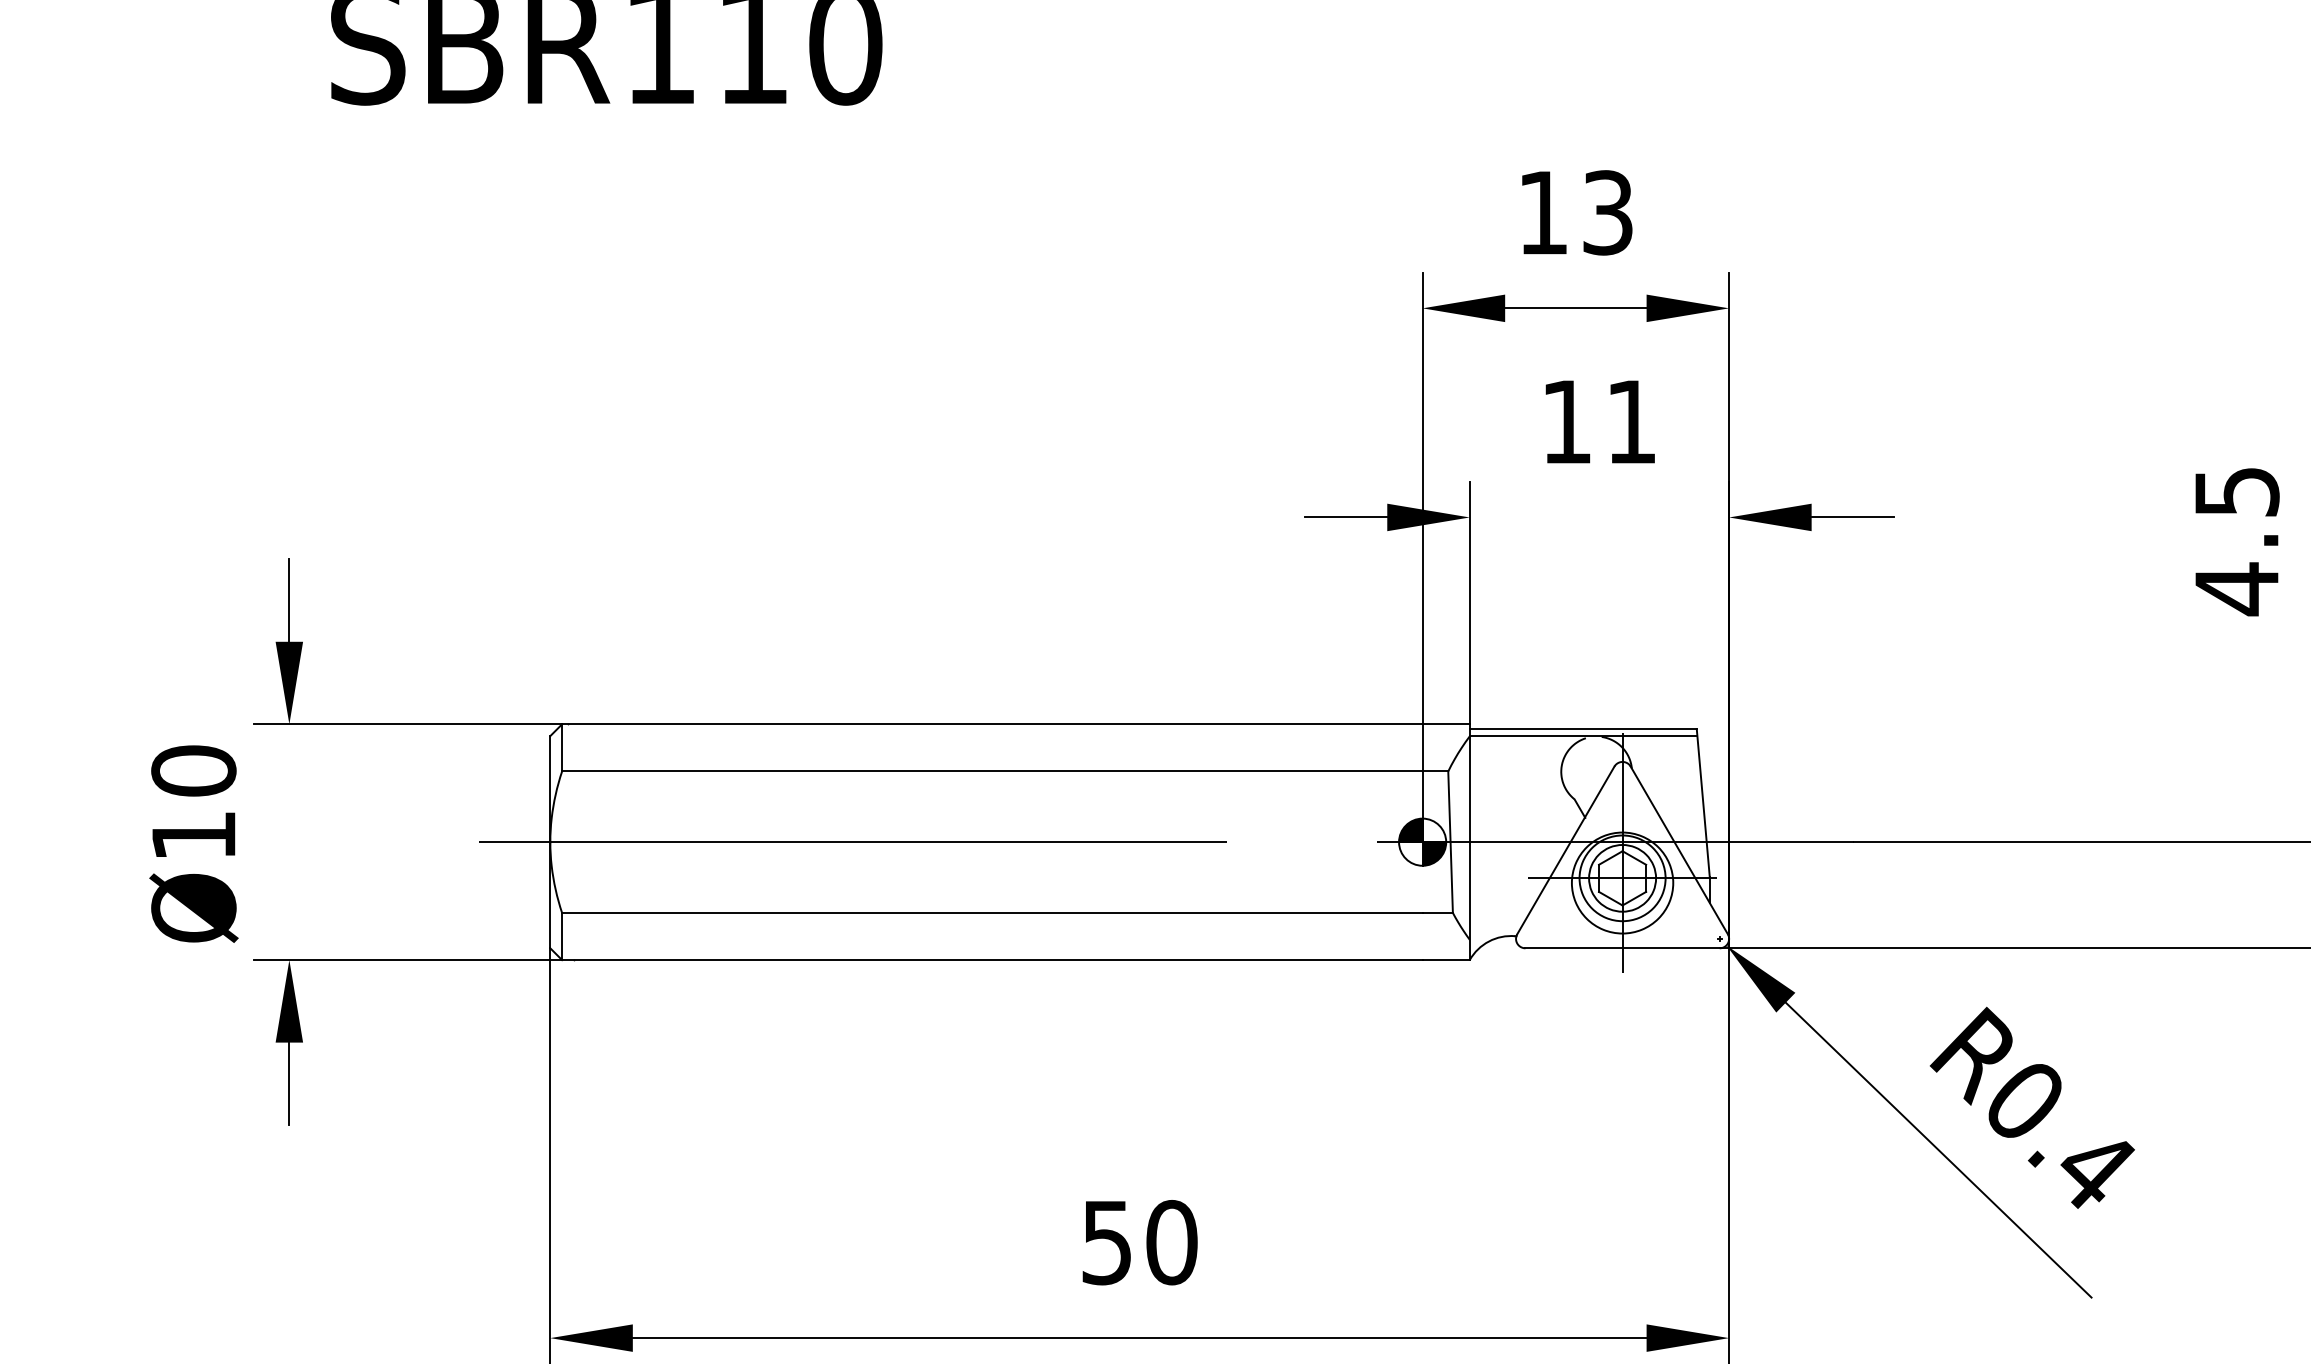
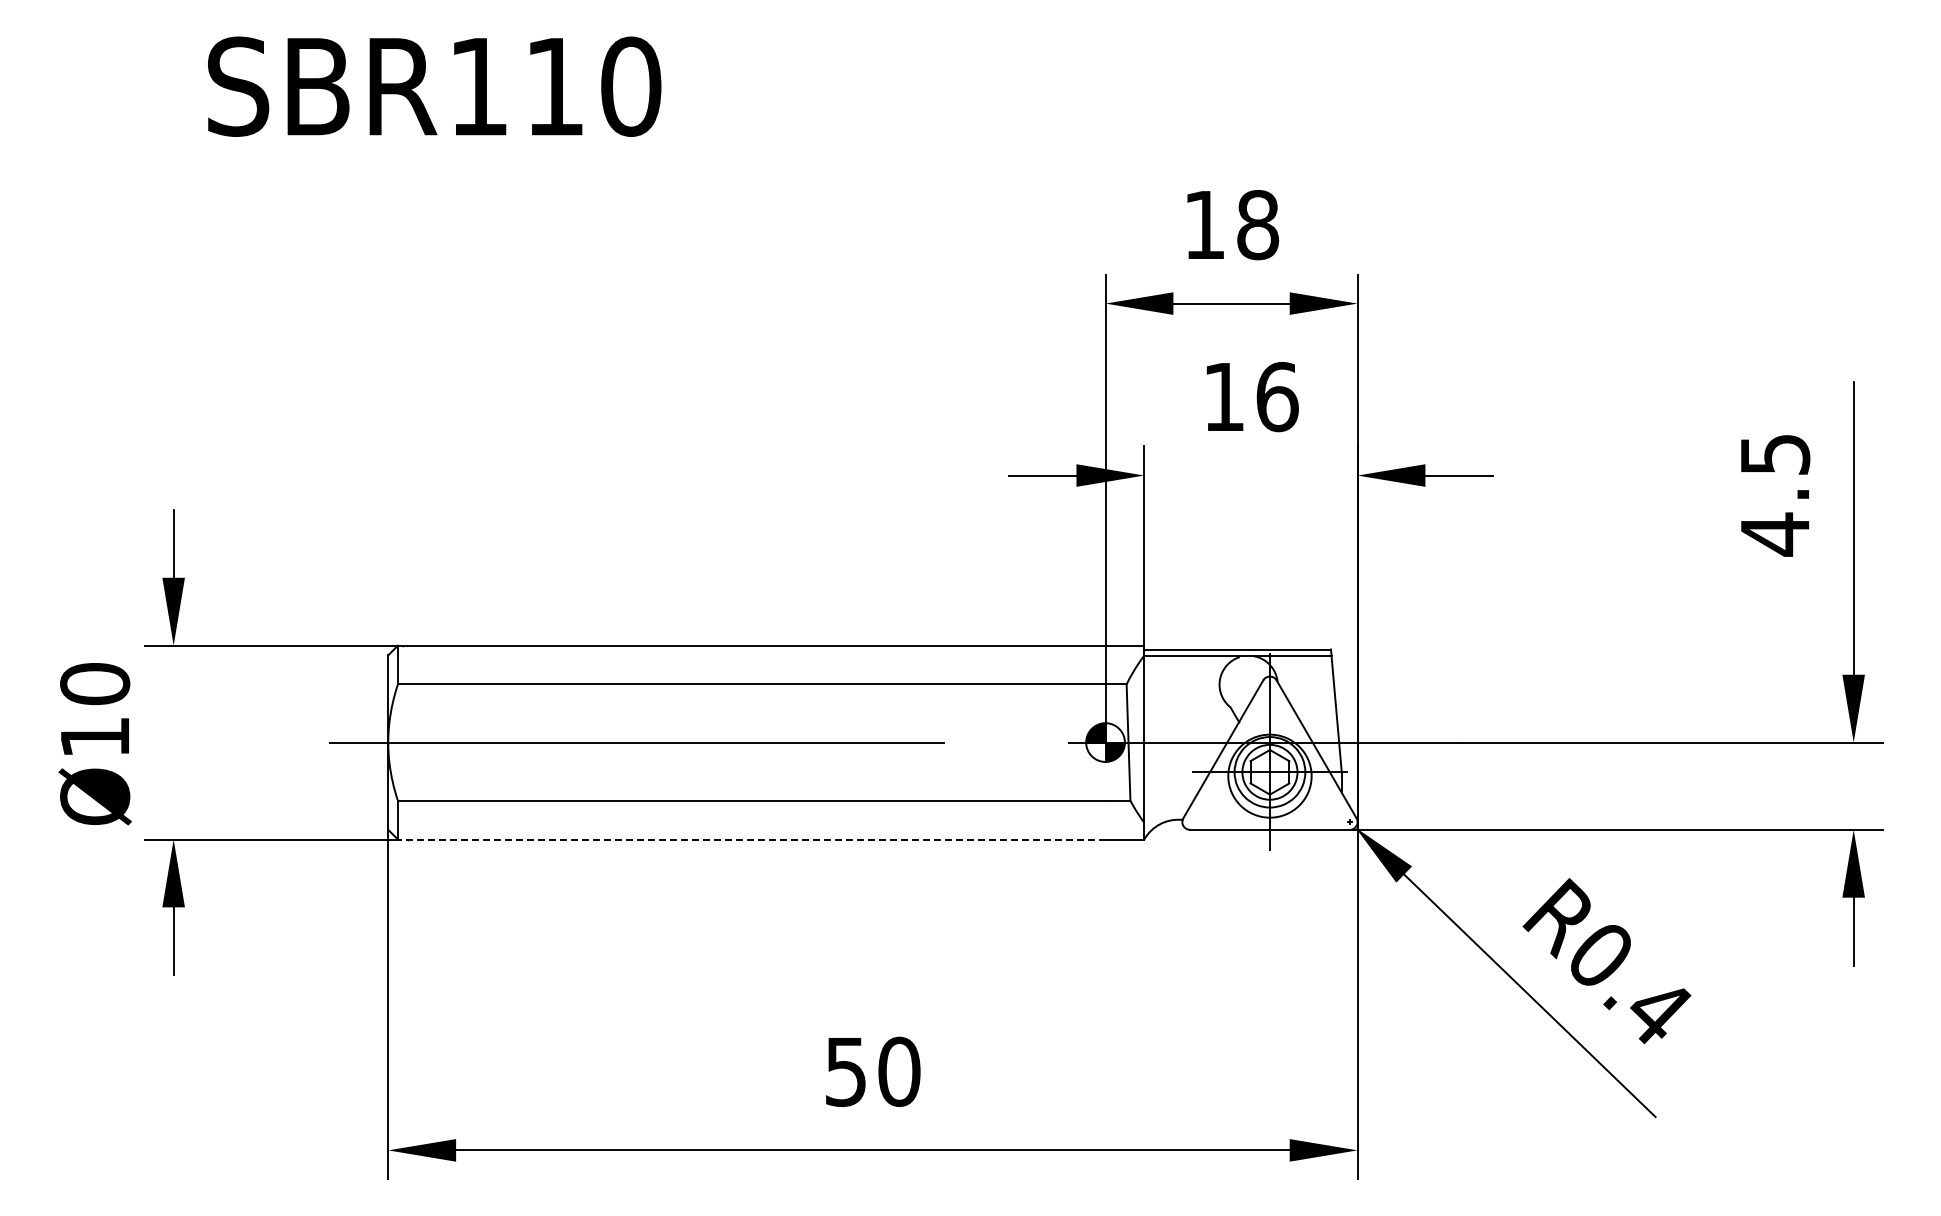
text: (1608, 213) -> (1258, 225), 13 -> 18
text: (1631, 422) -> (1277, 397), 11 -> 16
line: (992, 960) -> (751, 839), solid -> dashed

